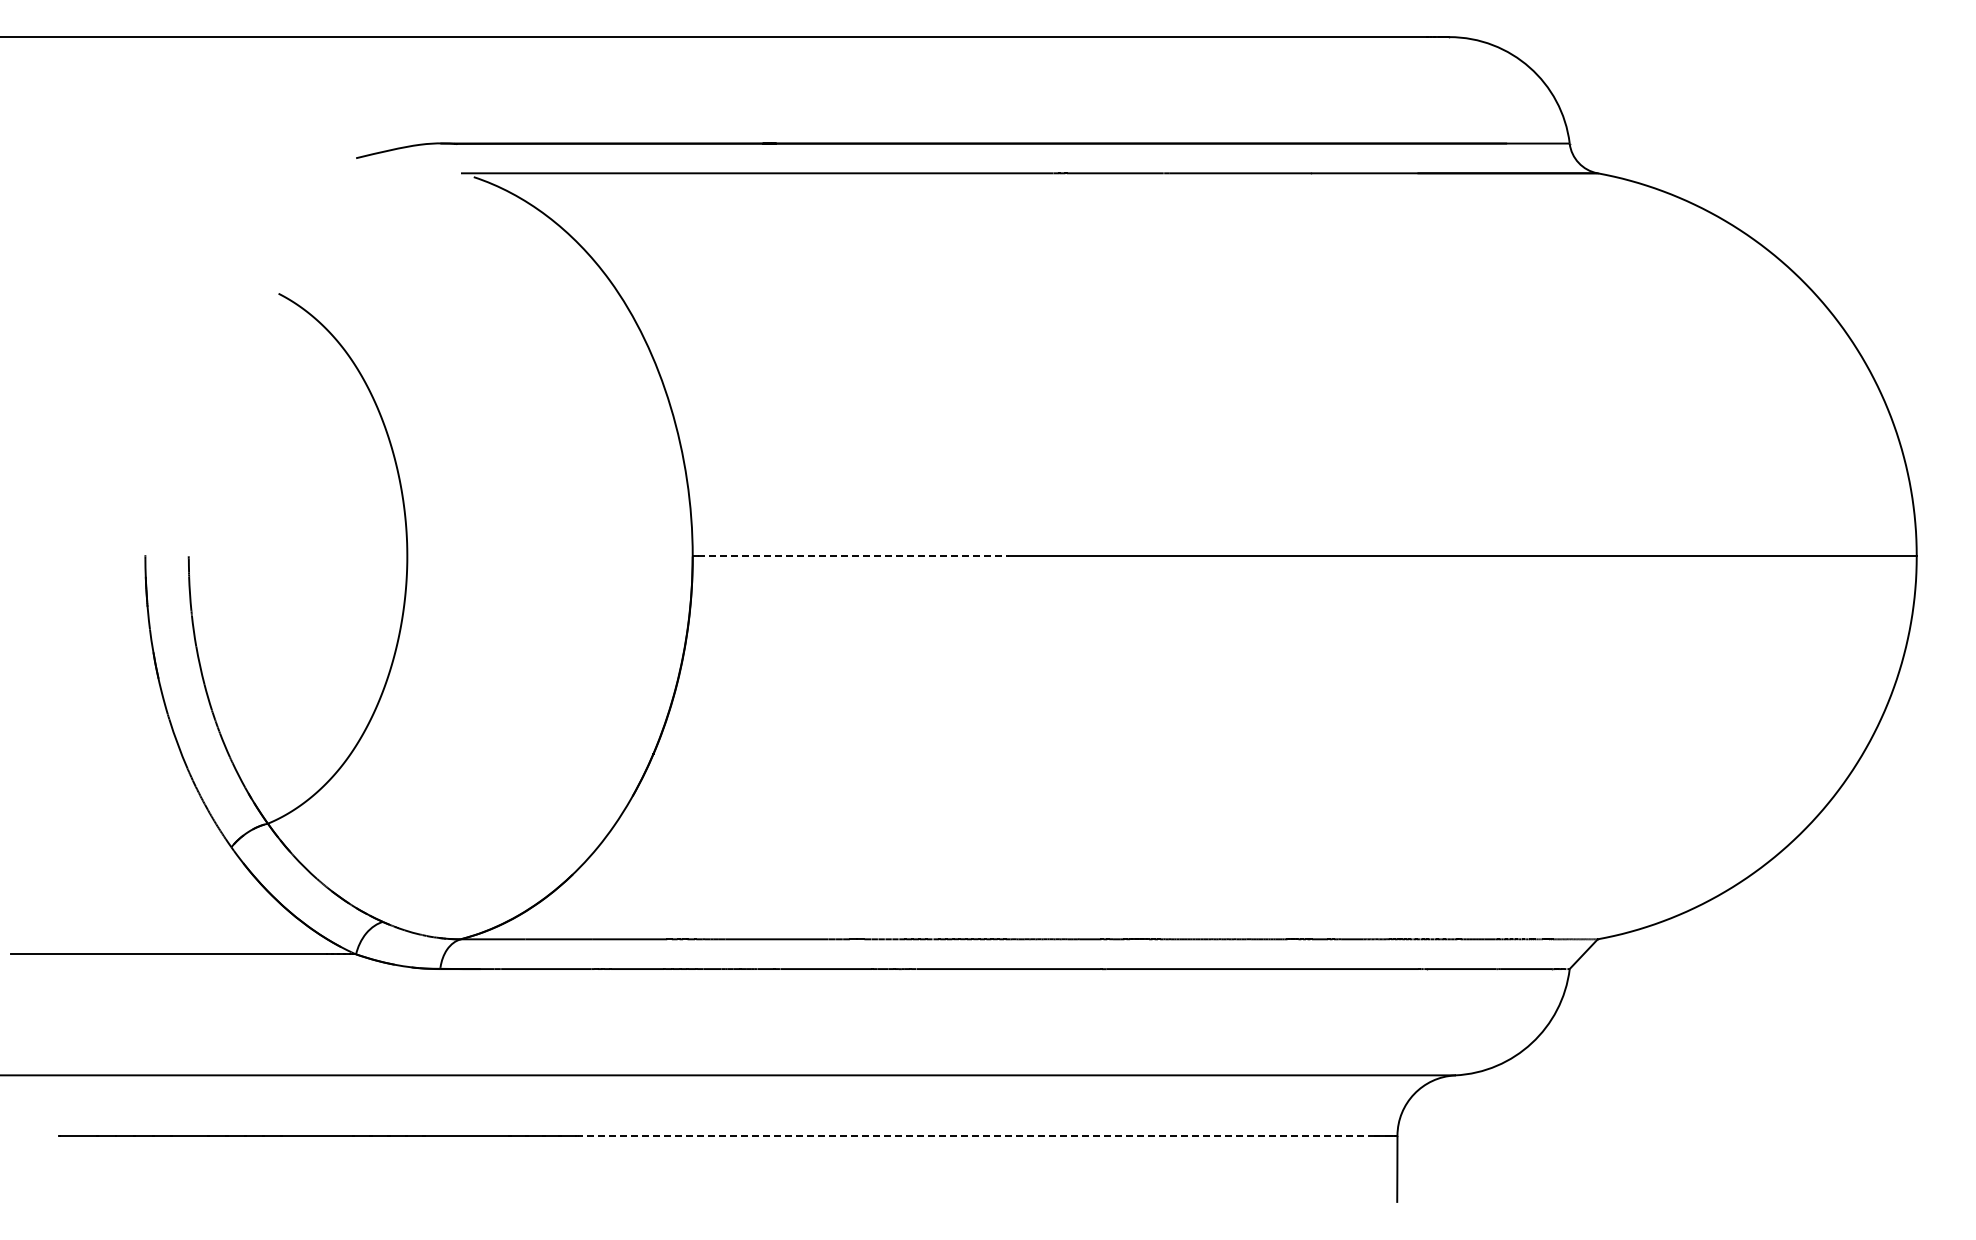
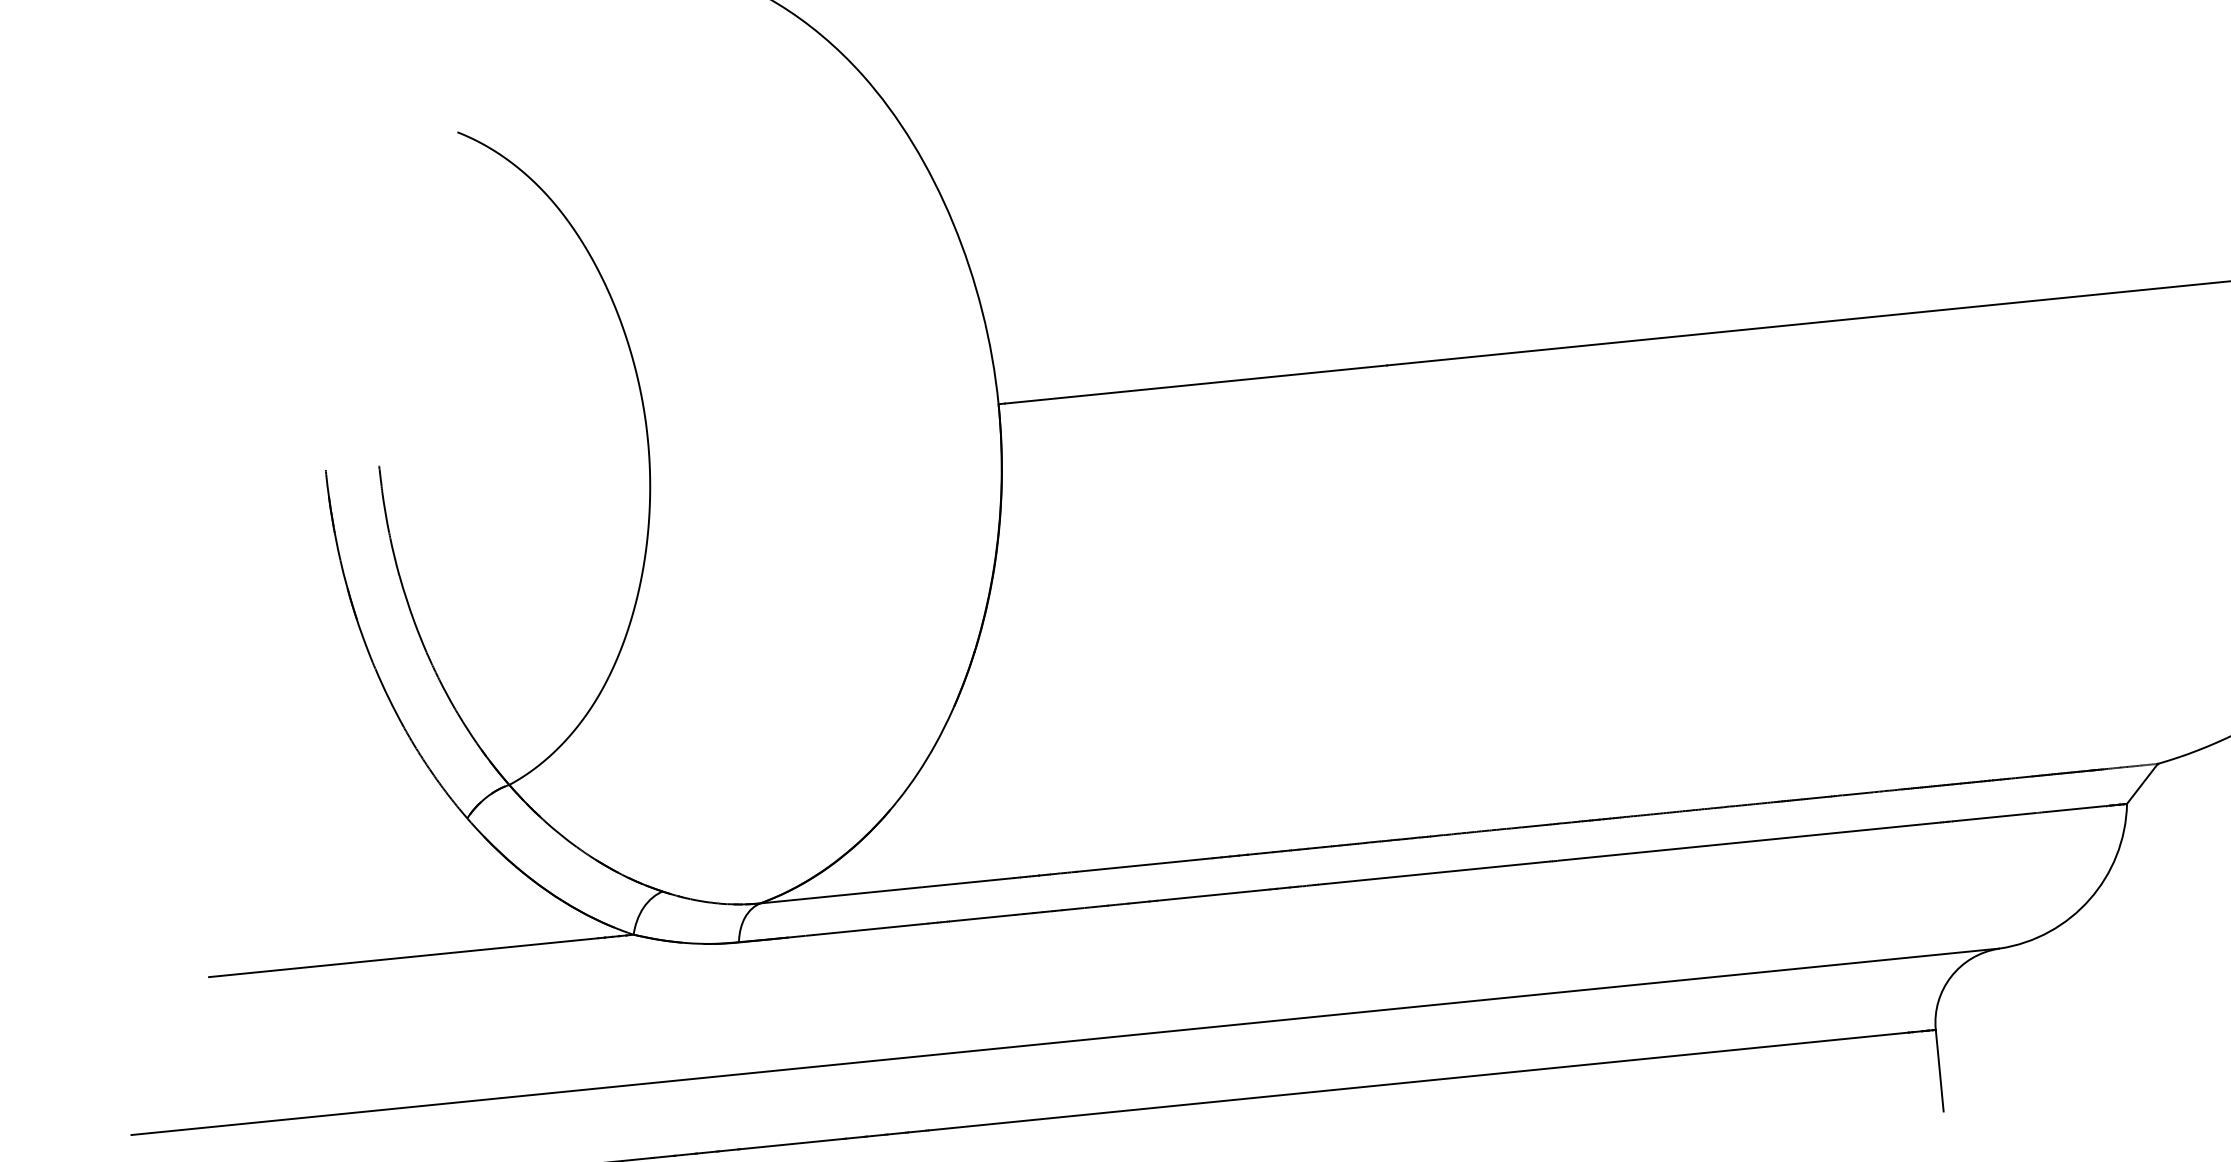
line: (853, 556) -> (1196, 384), dashed -> solid
line: (976, 1135) -> (1418, 1081), dashed -> solid

